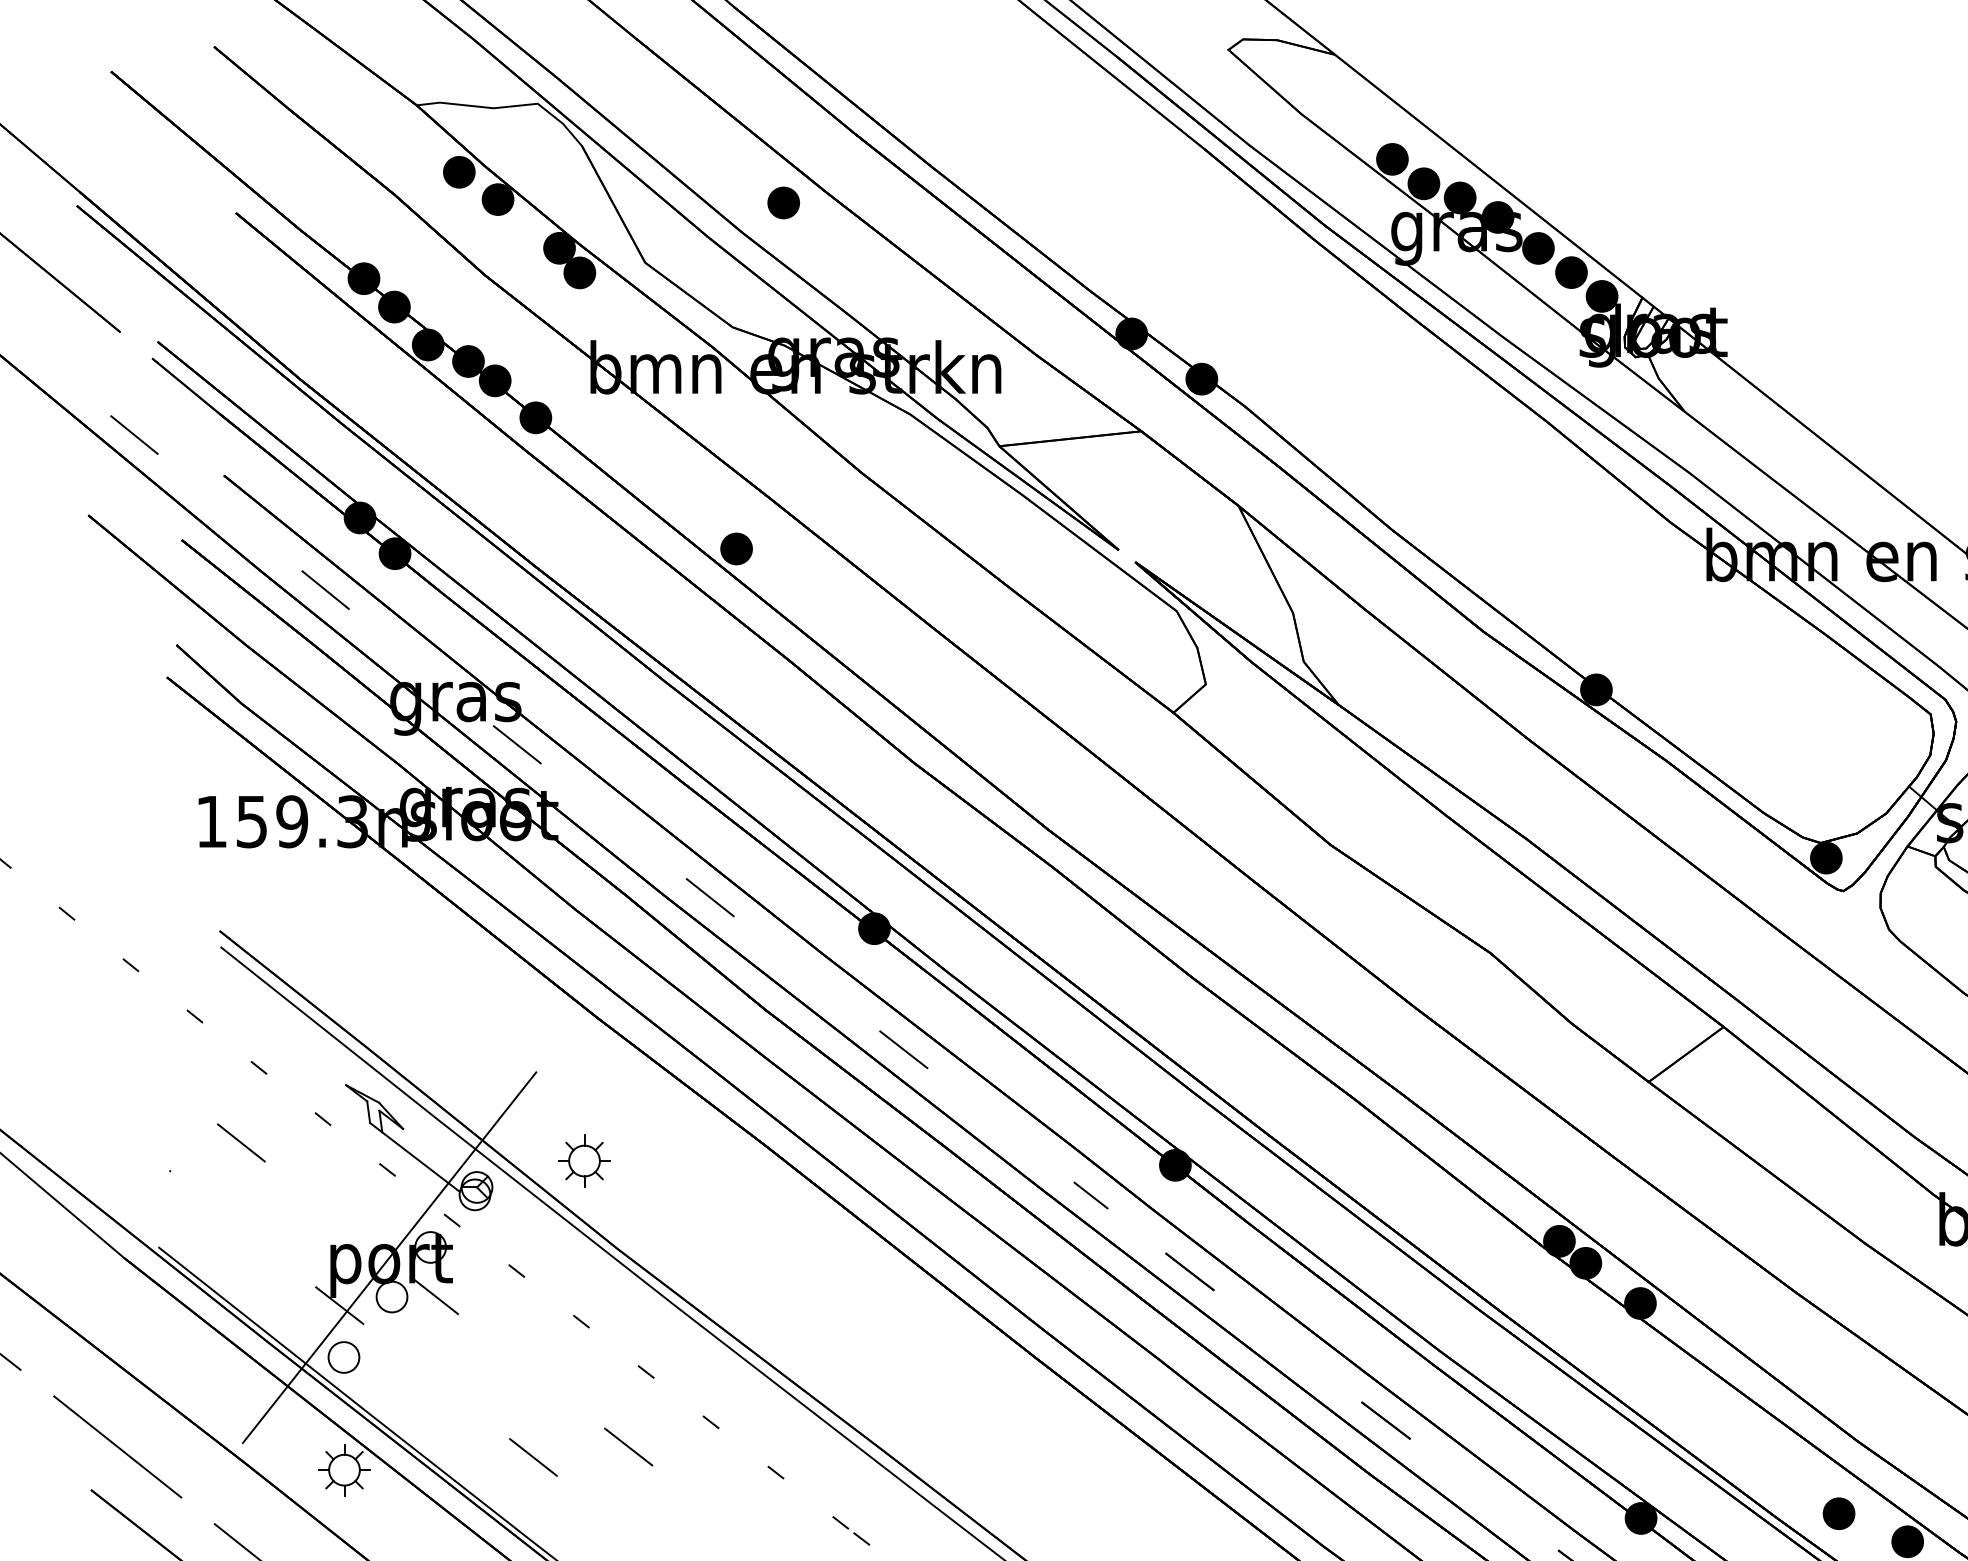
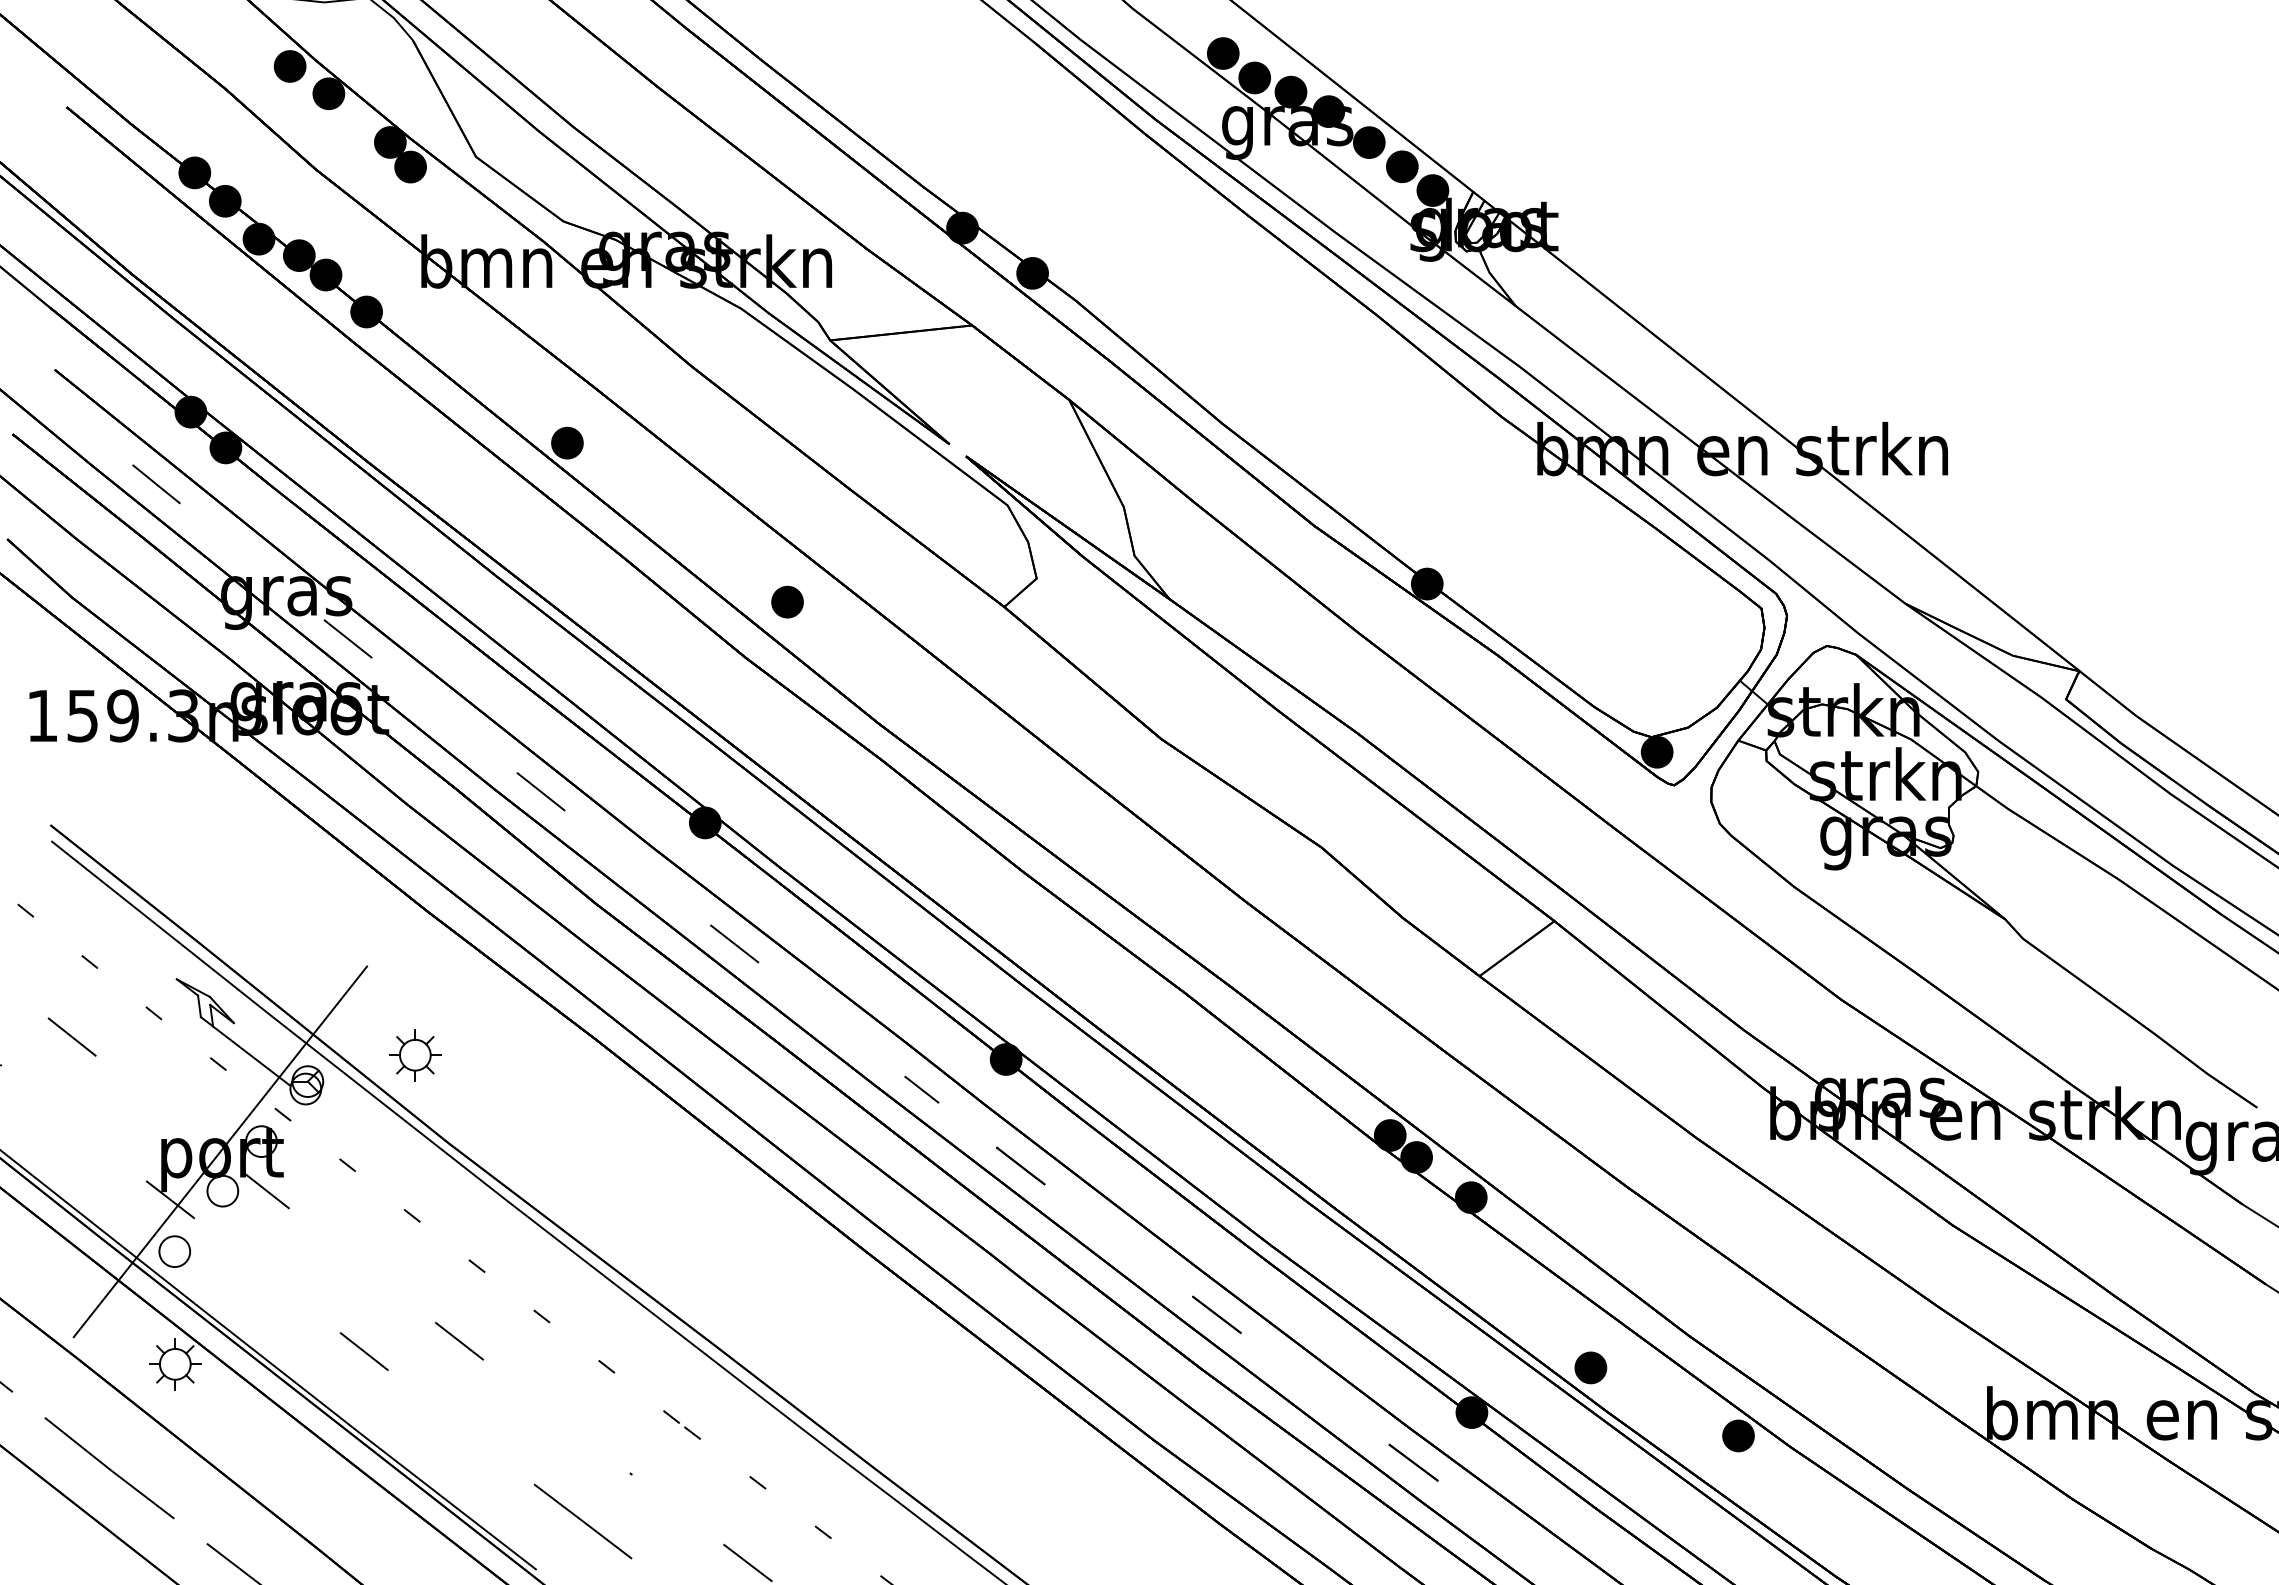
part: (783, 202) -> (787, 601), moved
part: (1838, 1513) -> (1590, 1367), moved

